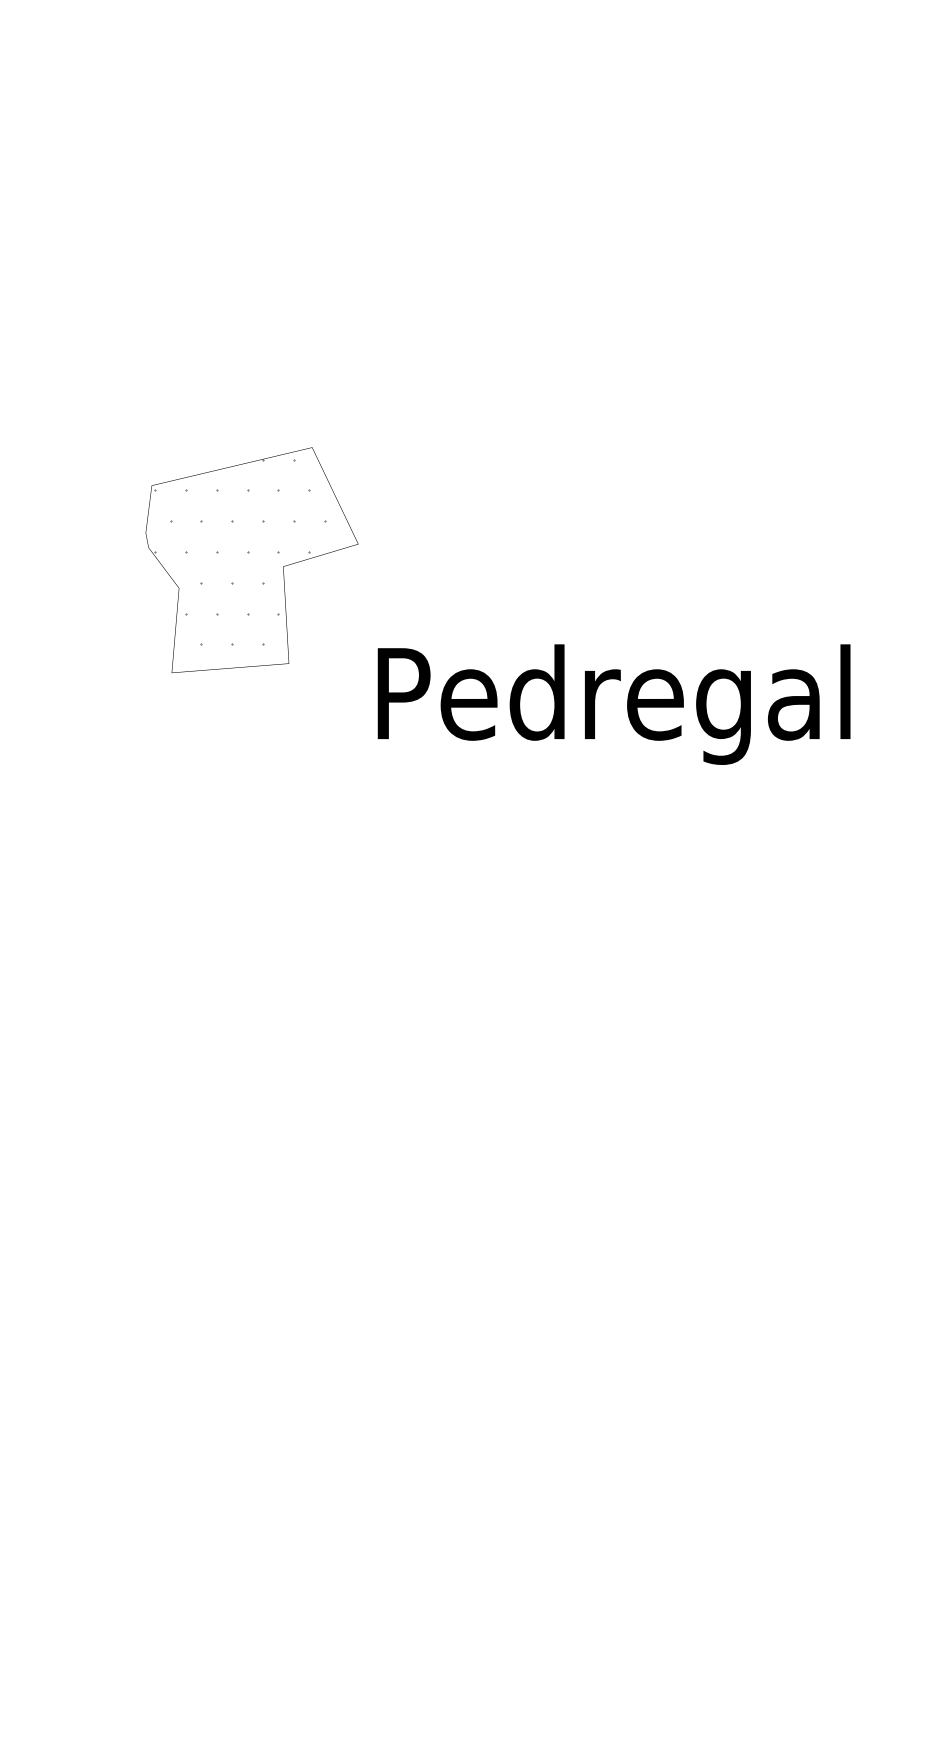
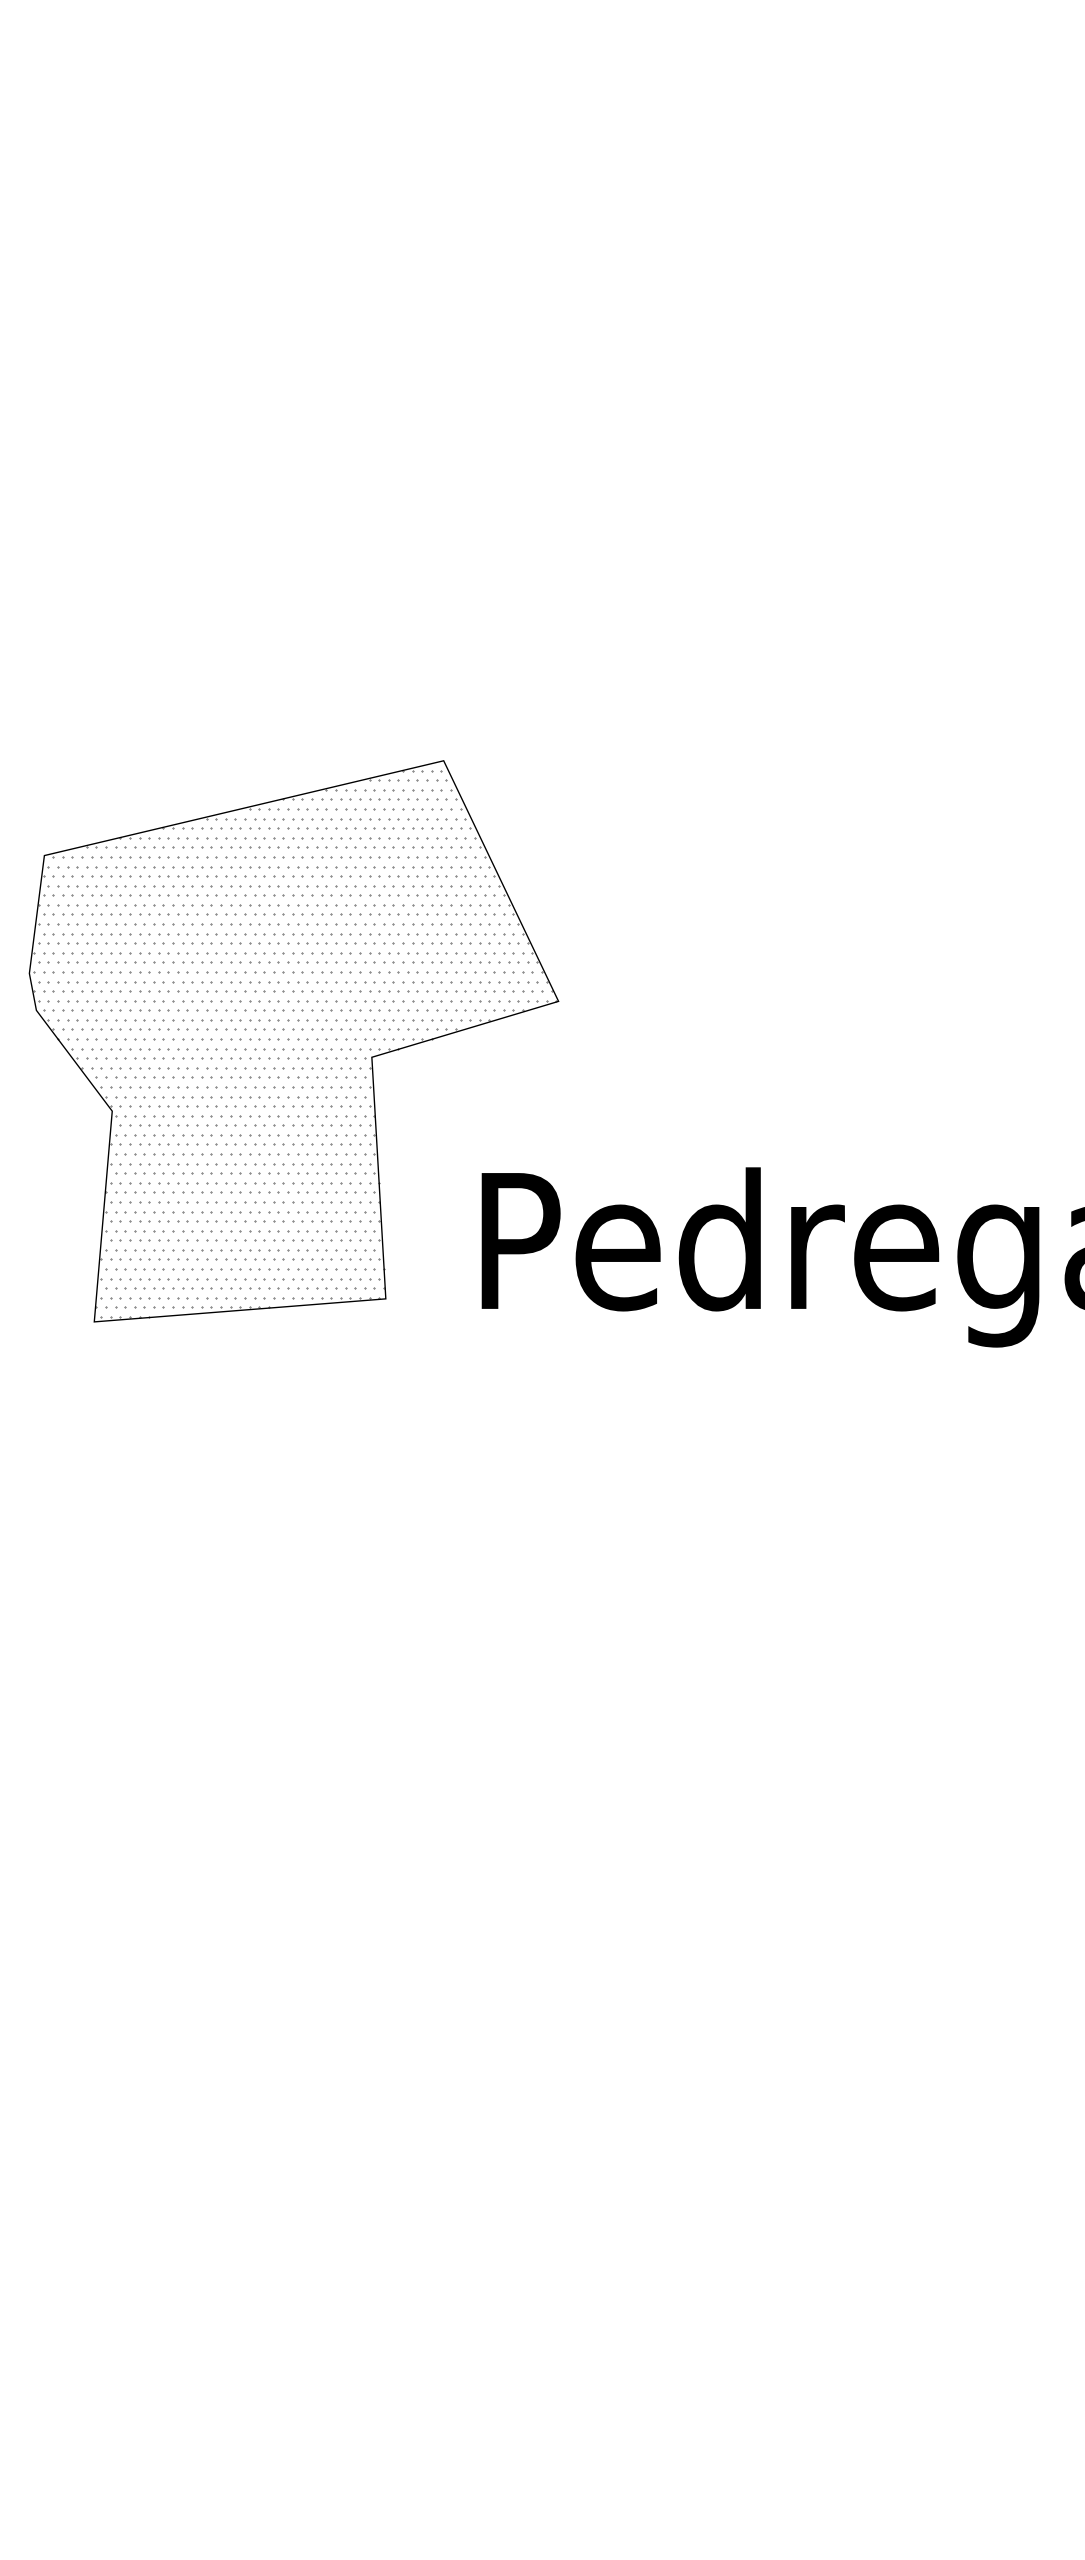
part: (251, 560) -> (292, 1042), size x1.67

